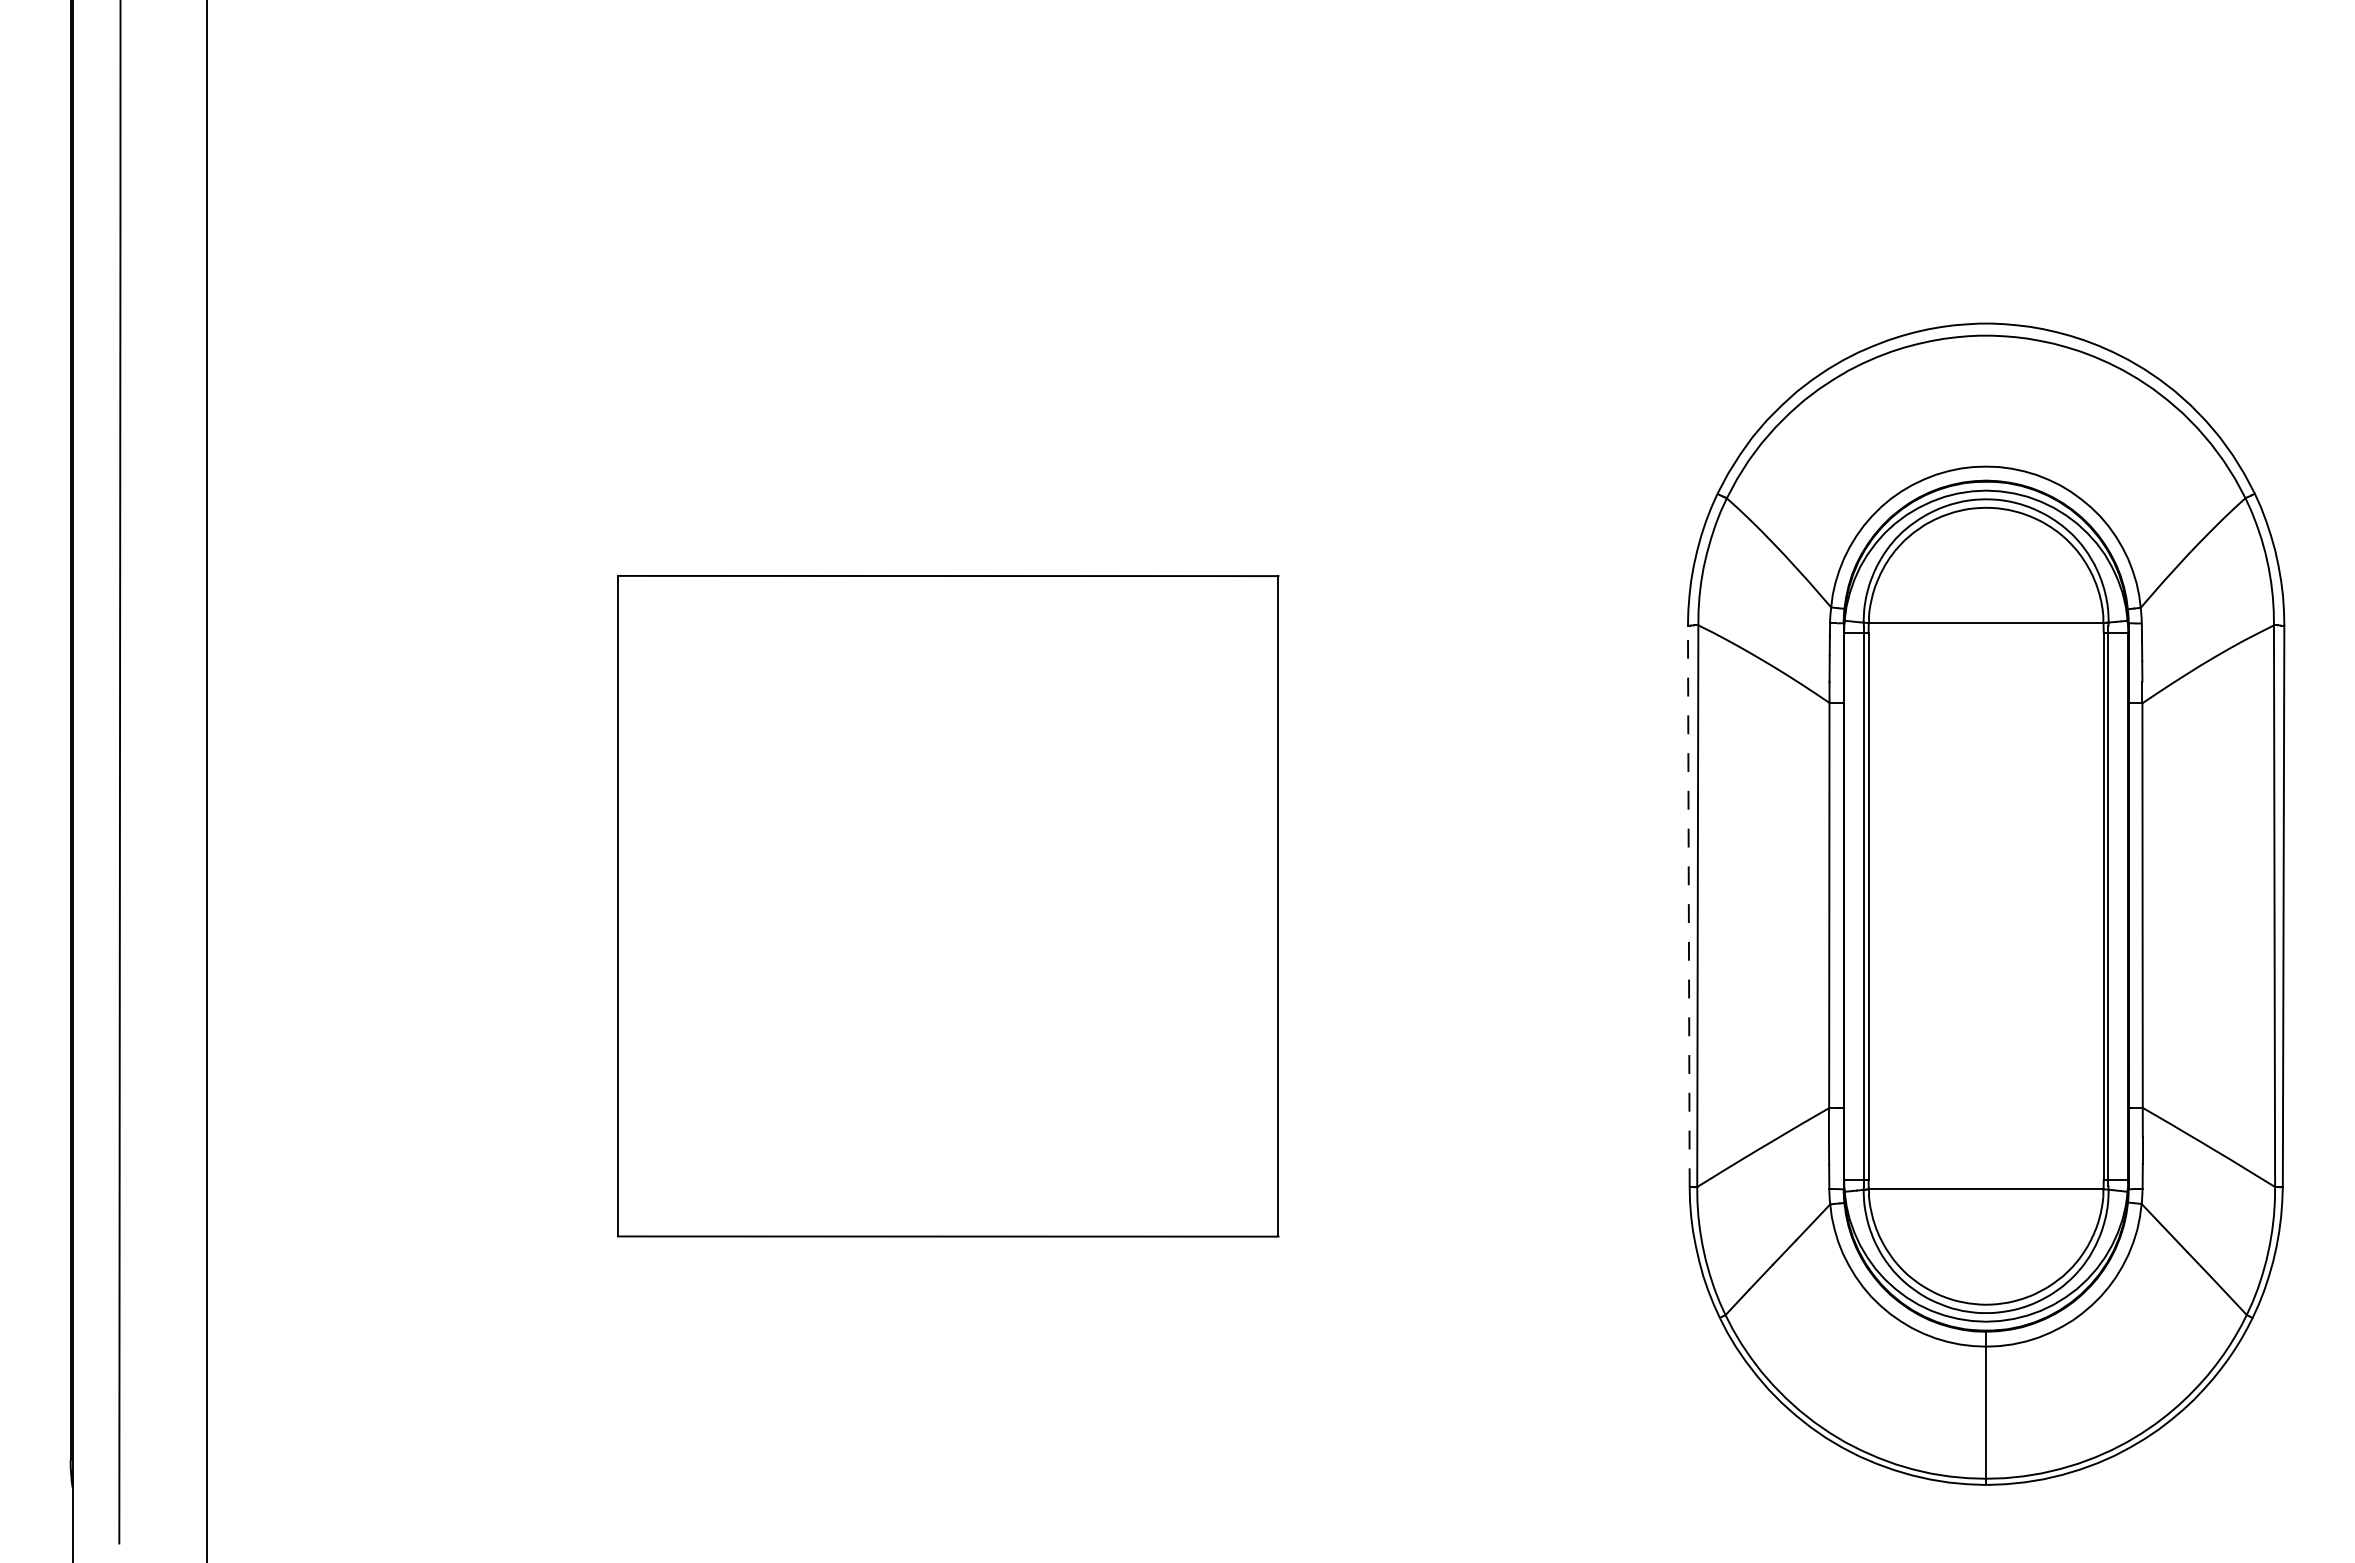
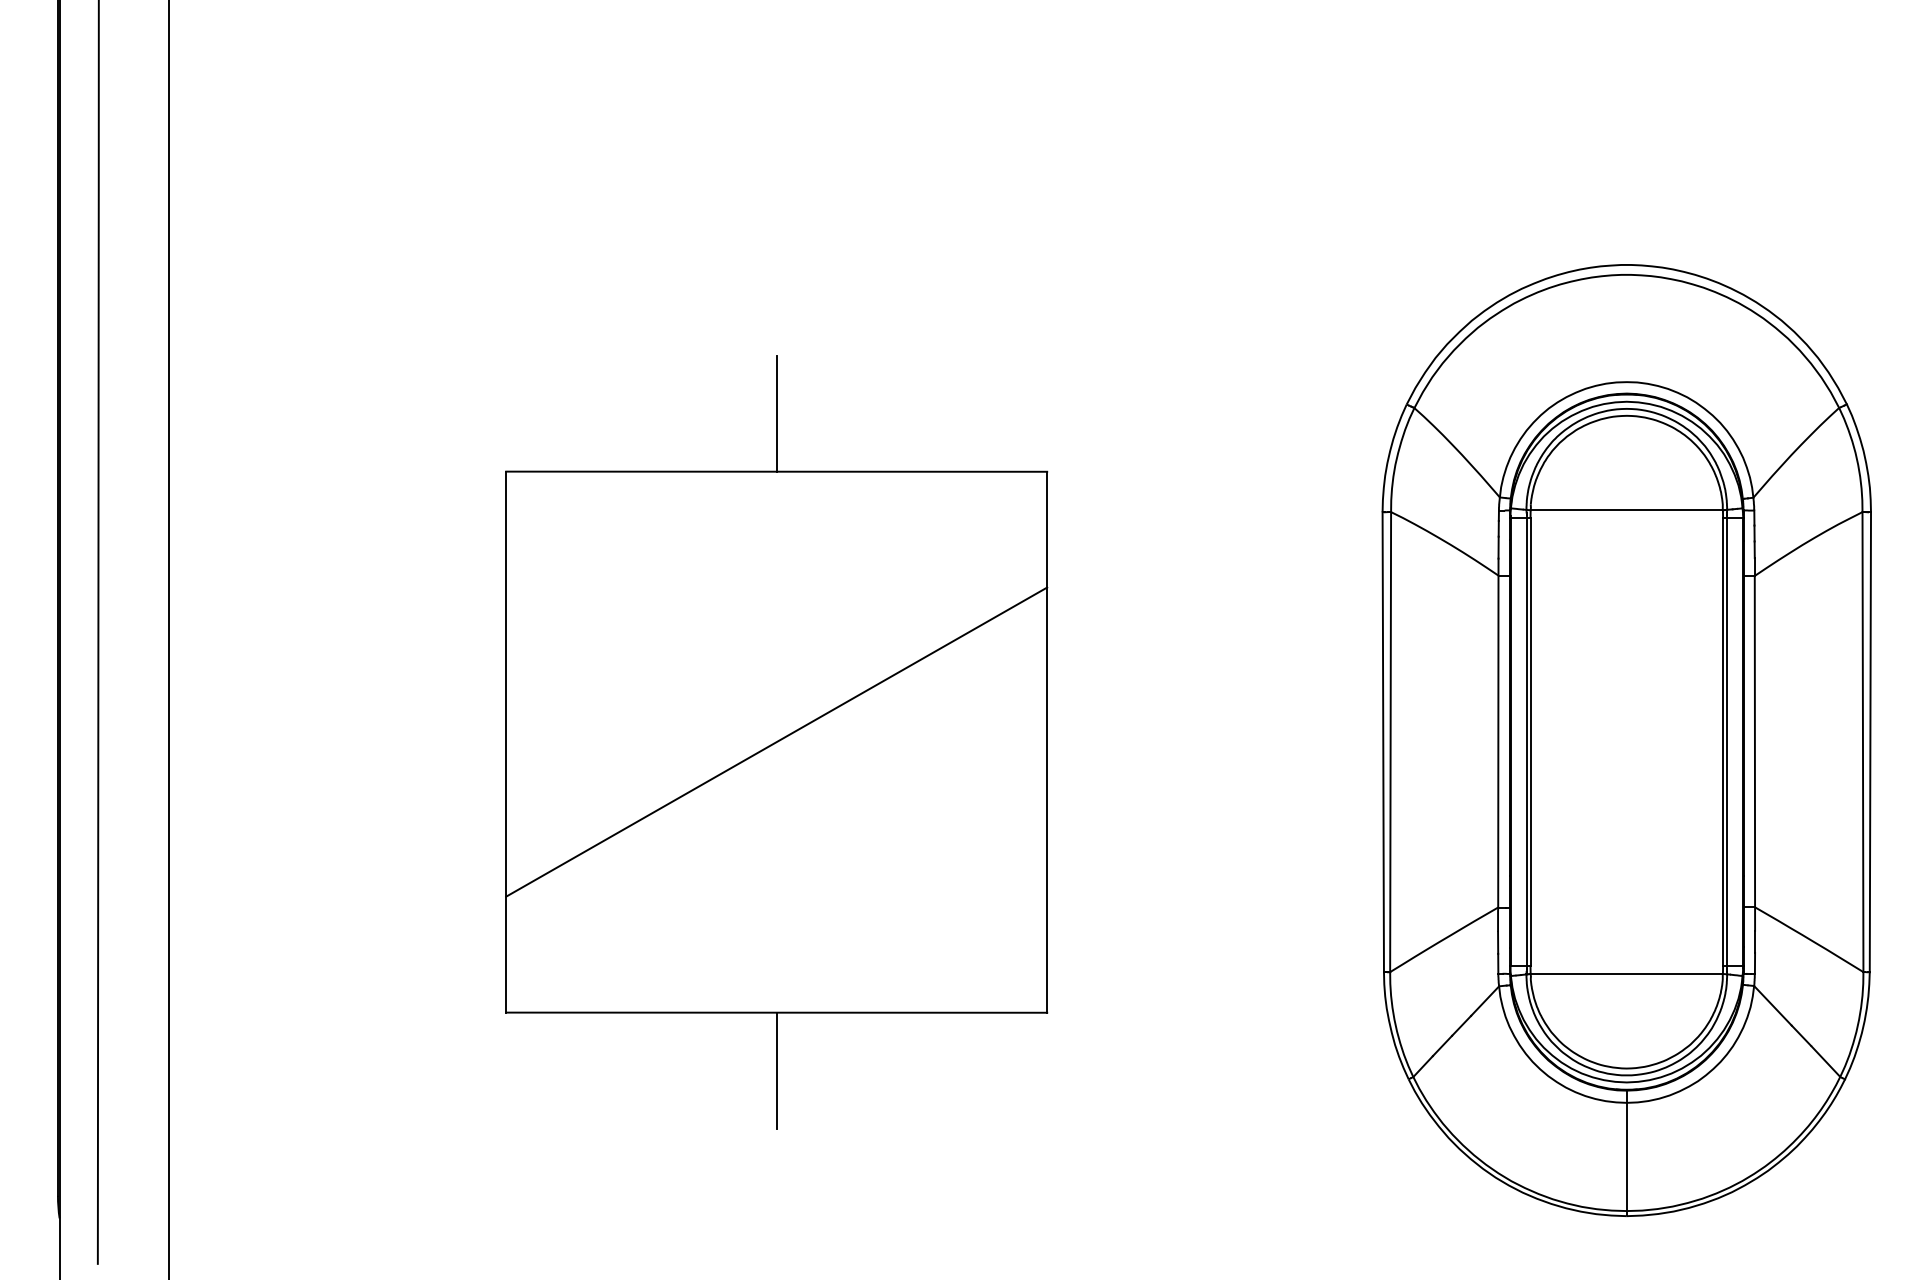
line: (948, 504) -> (776, 413), added
line: (947, 905) -> (776, 741), added
line: (1688, 906) -> (1383, 742), dashed -> solid
line: (948, 1306) -> (776, 1069), added

